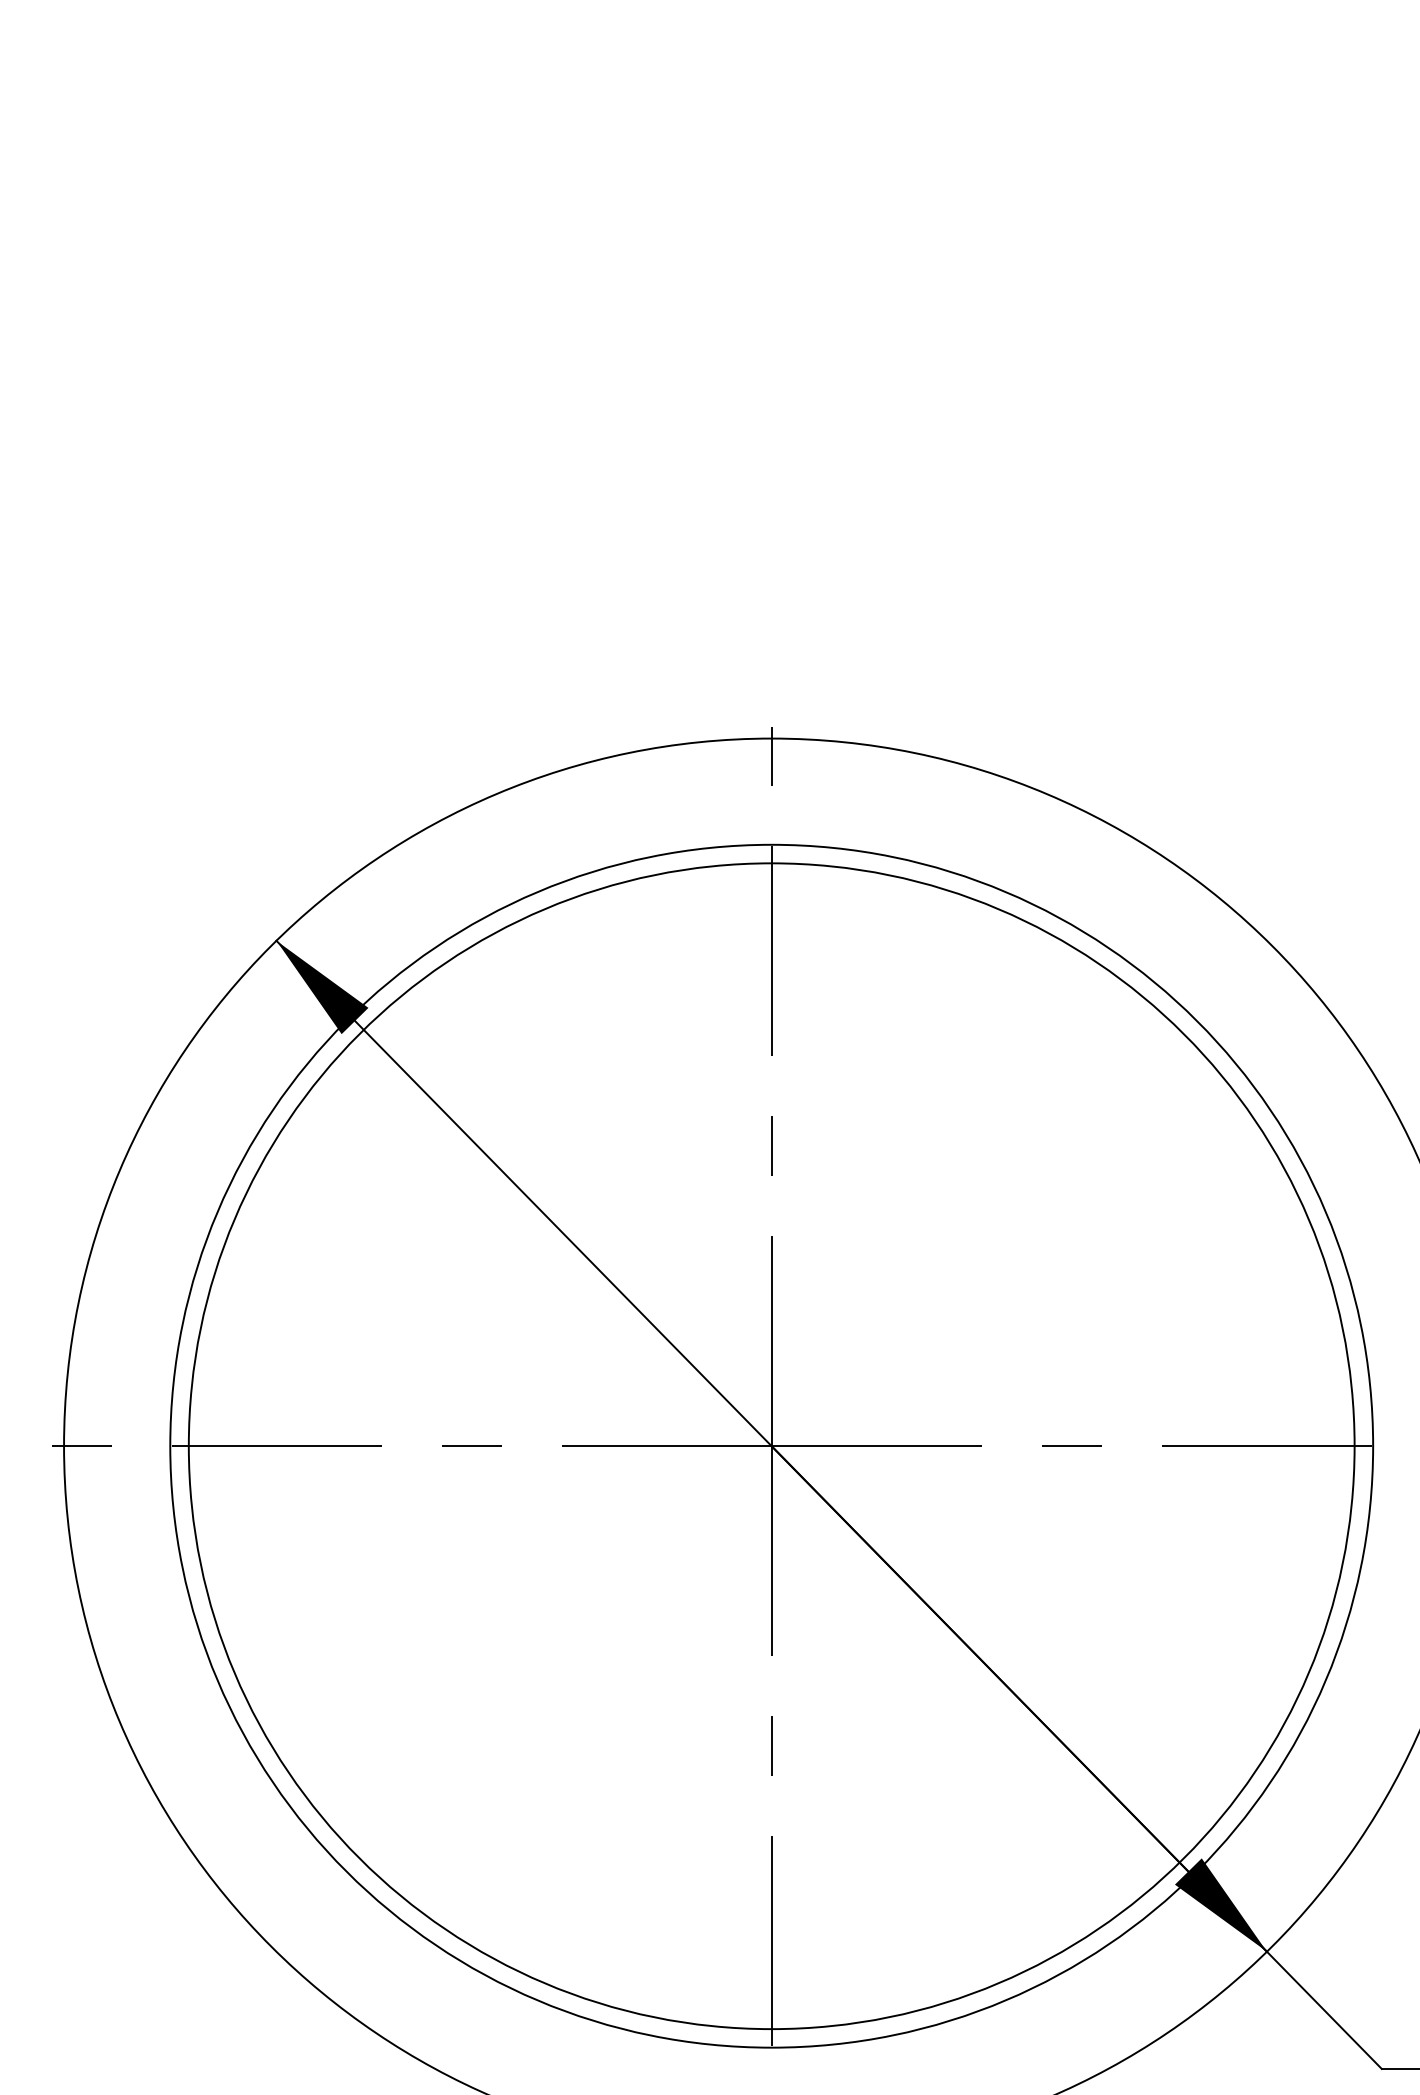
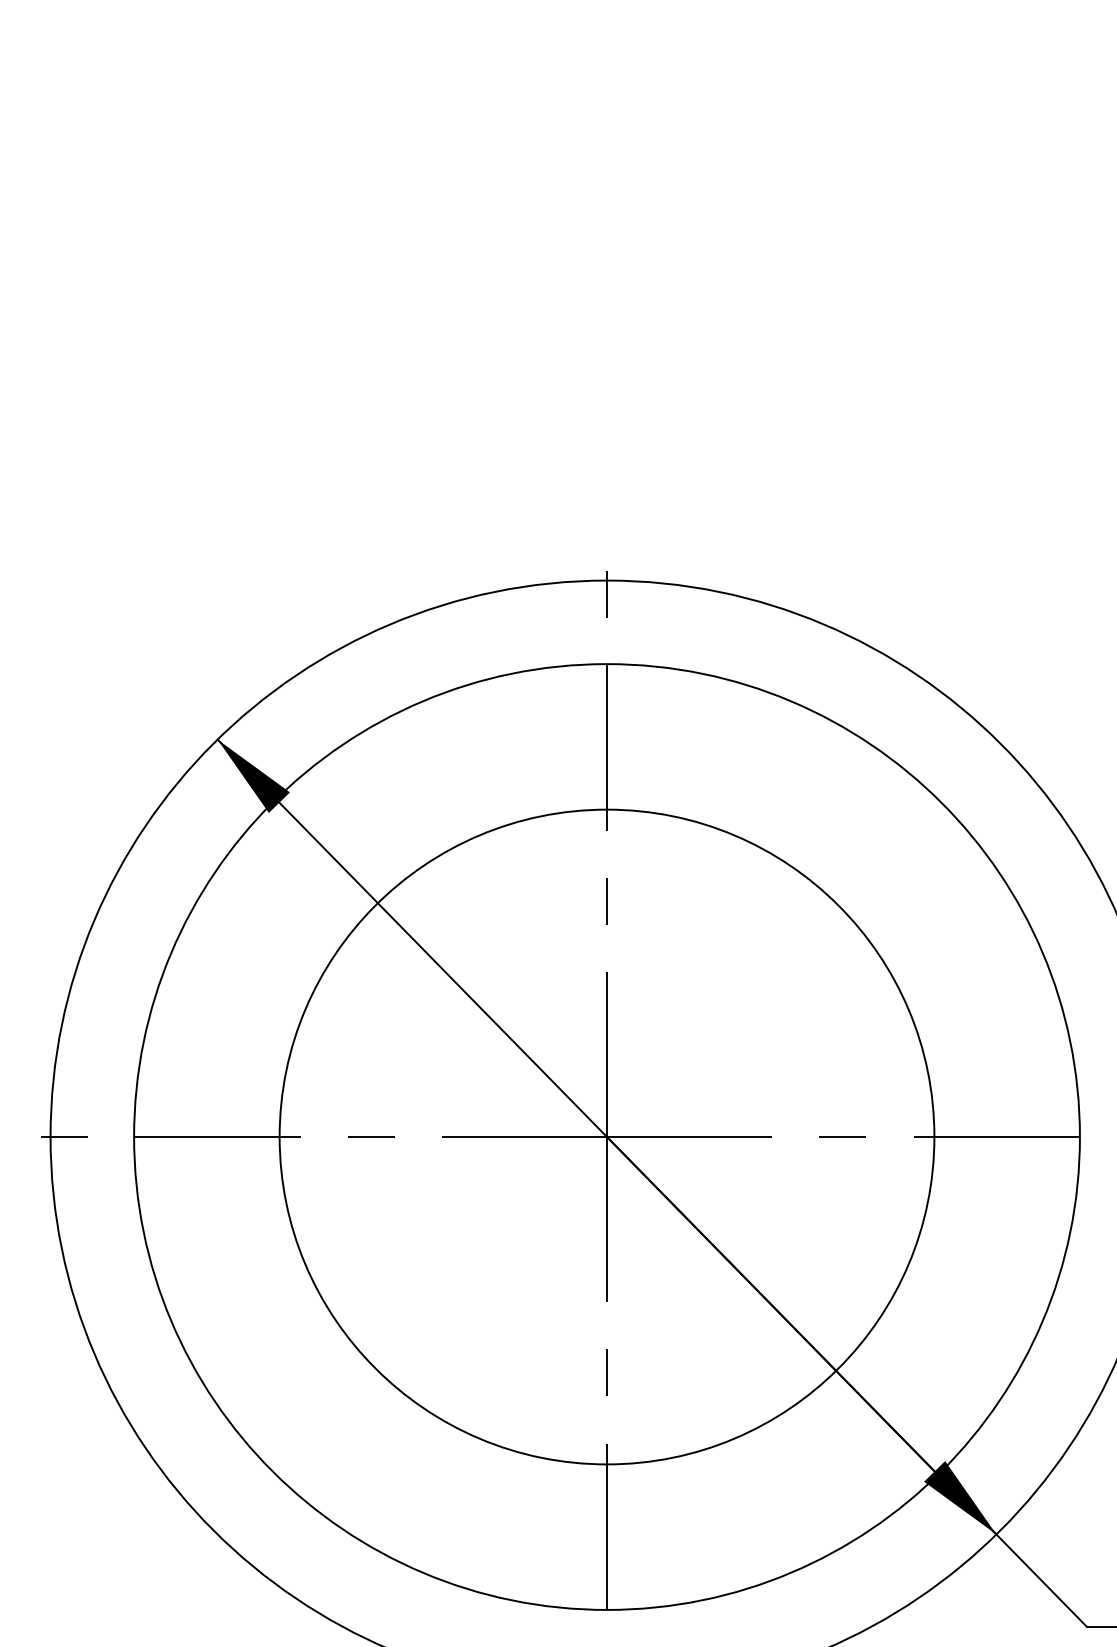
circle: (771, 1445) -> (606, 1136), size x0.71

